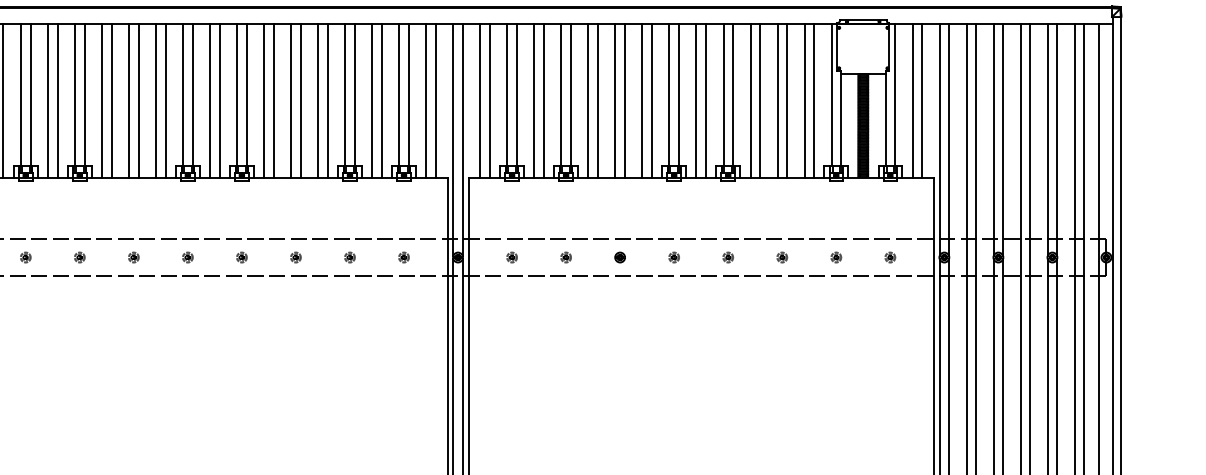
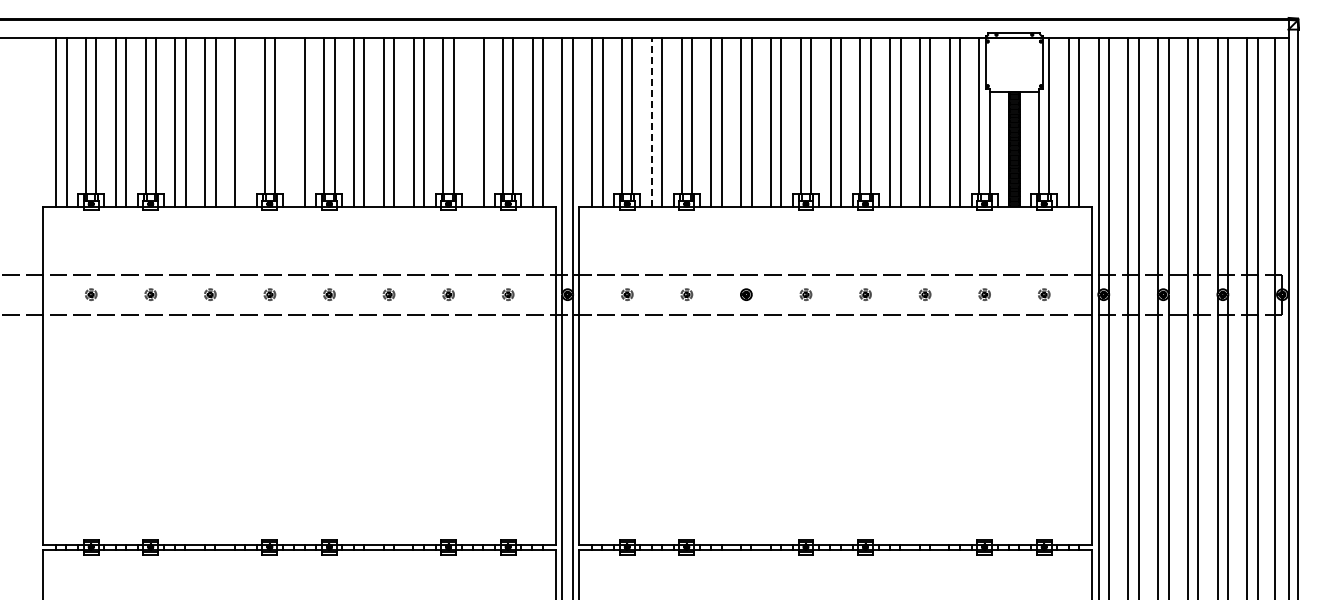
line: (165, 100) -> (245, 121), removed
line: (210, 100) -> (294, 121), removed
line: (372, 100) -> (473, 121), removed
line: (534, 101) -> (651, 122), solid -> dashed

